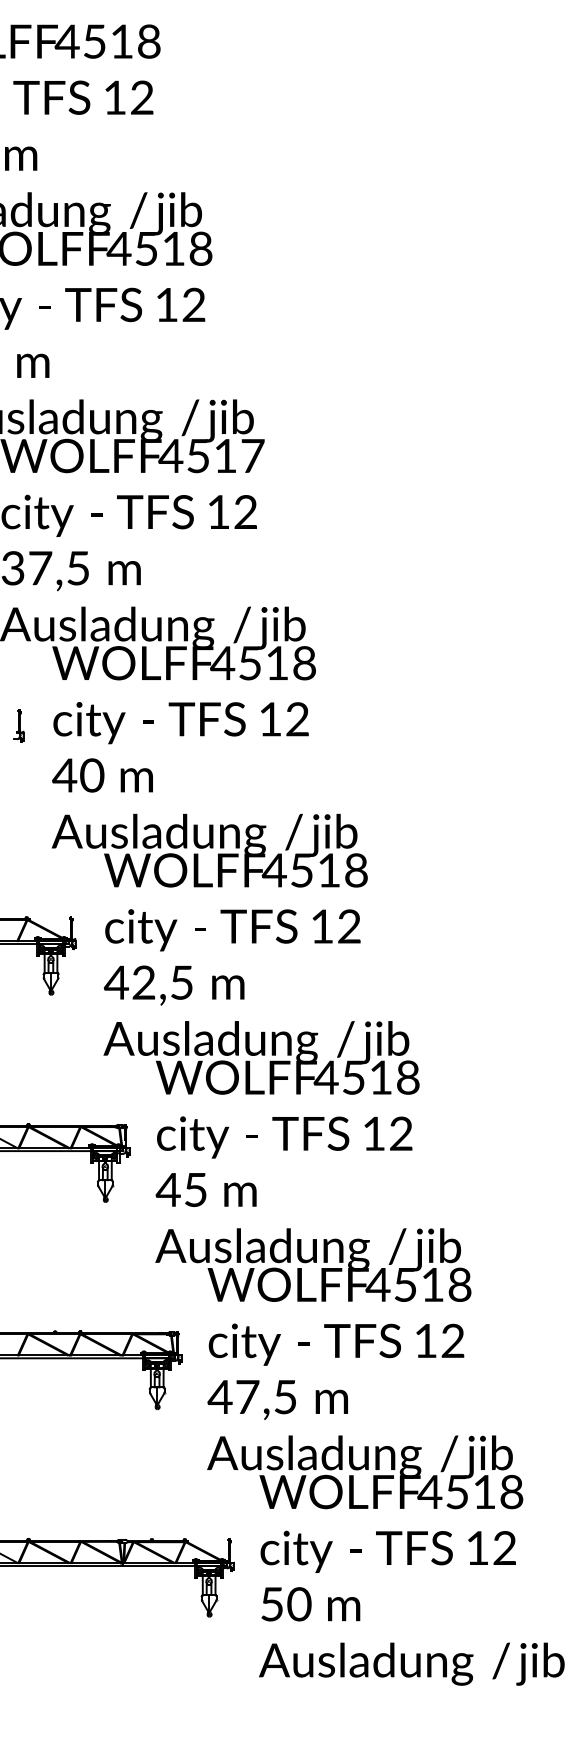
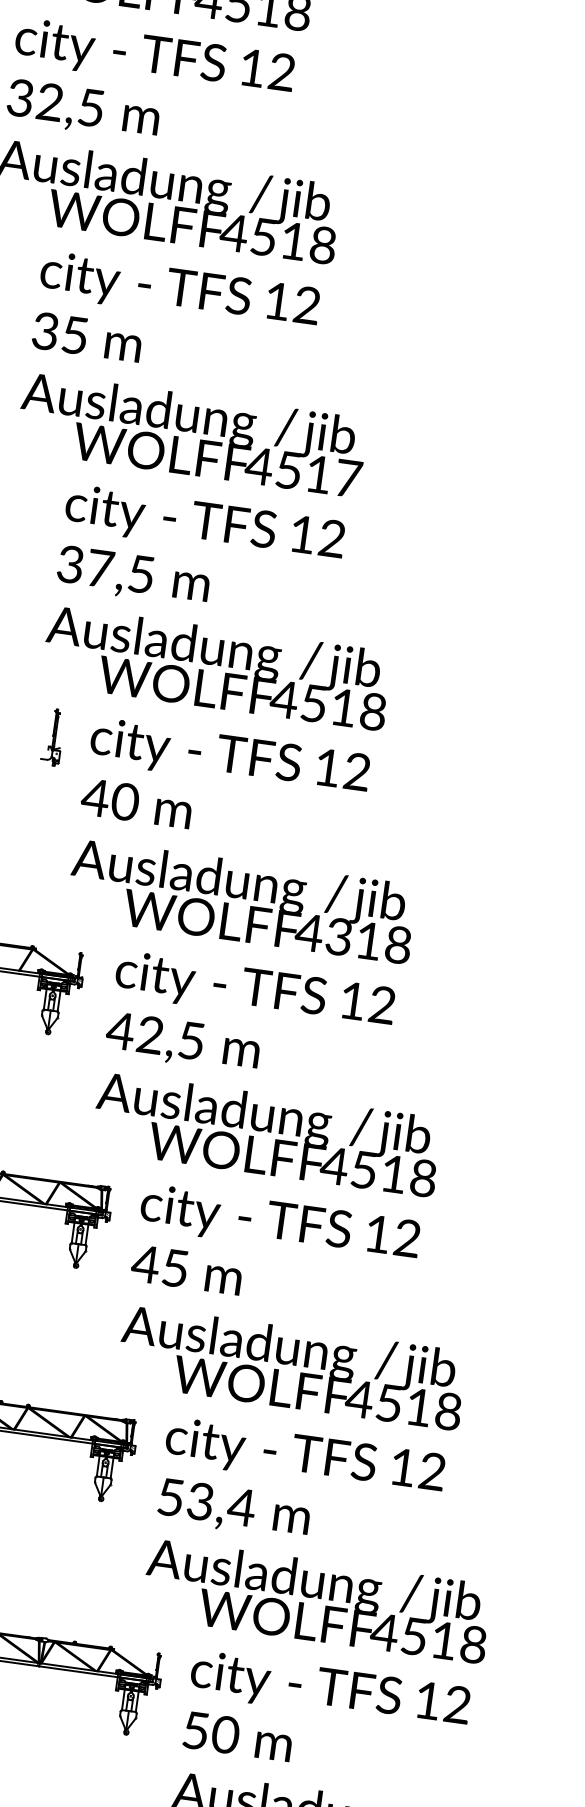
part: (18, 725) -> (52, 736), size x1.6
text: (301, 870) -> (338, 936), 4518 -> 4318
text: (252, 1397) -> (205, 1502), 47,5 -> 53,4

